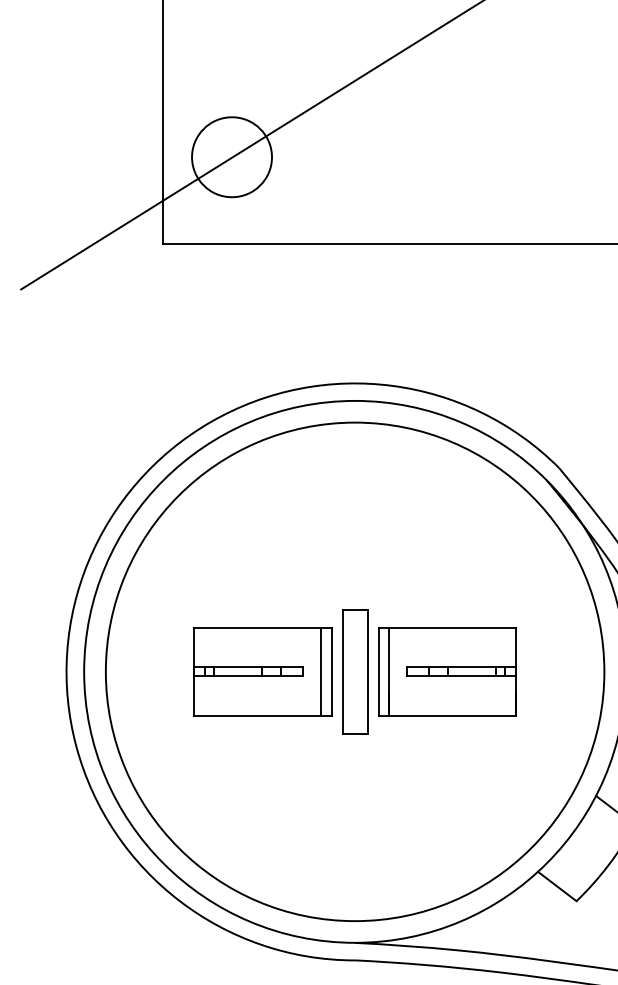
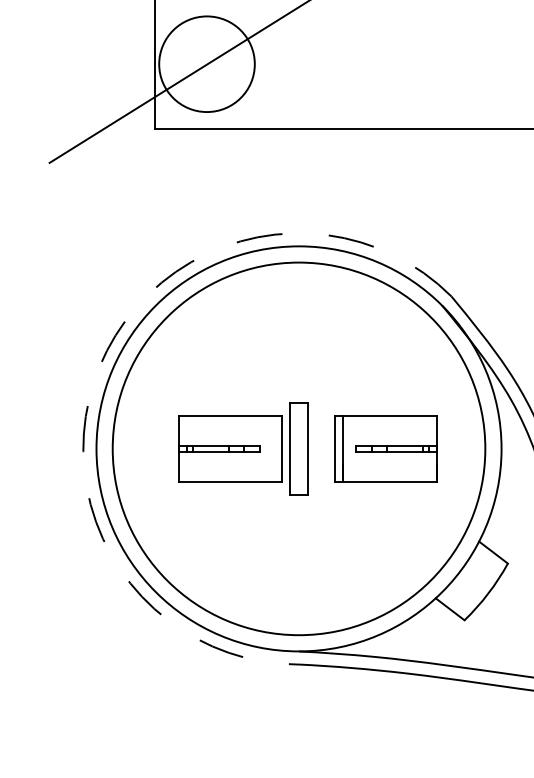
circle: (231, 157) -> (206, 64), size x1.6
arc: (88, 561) -> (99, 366), solid -> dashed
line: (320, 671) -> (273, 448), removed
part: (446, 671) -> (385, 448), moved

